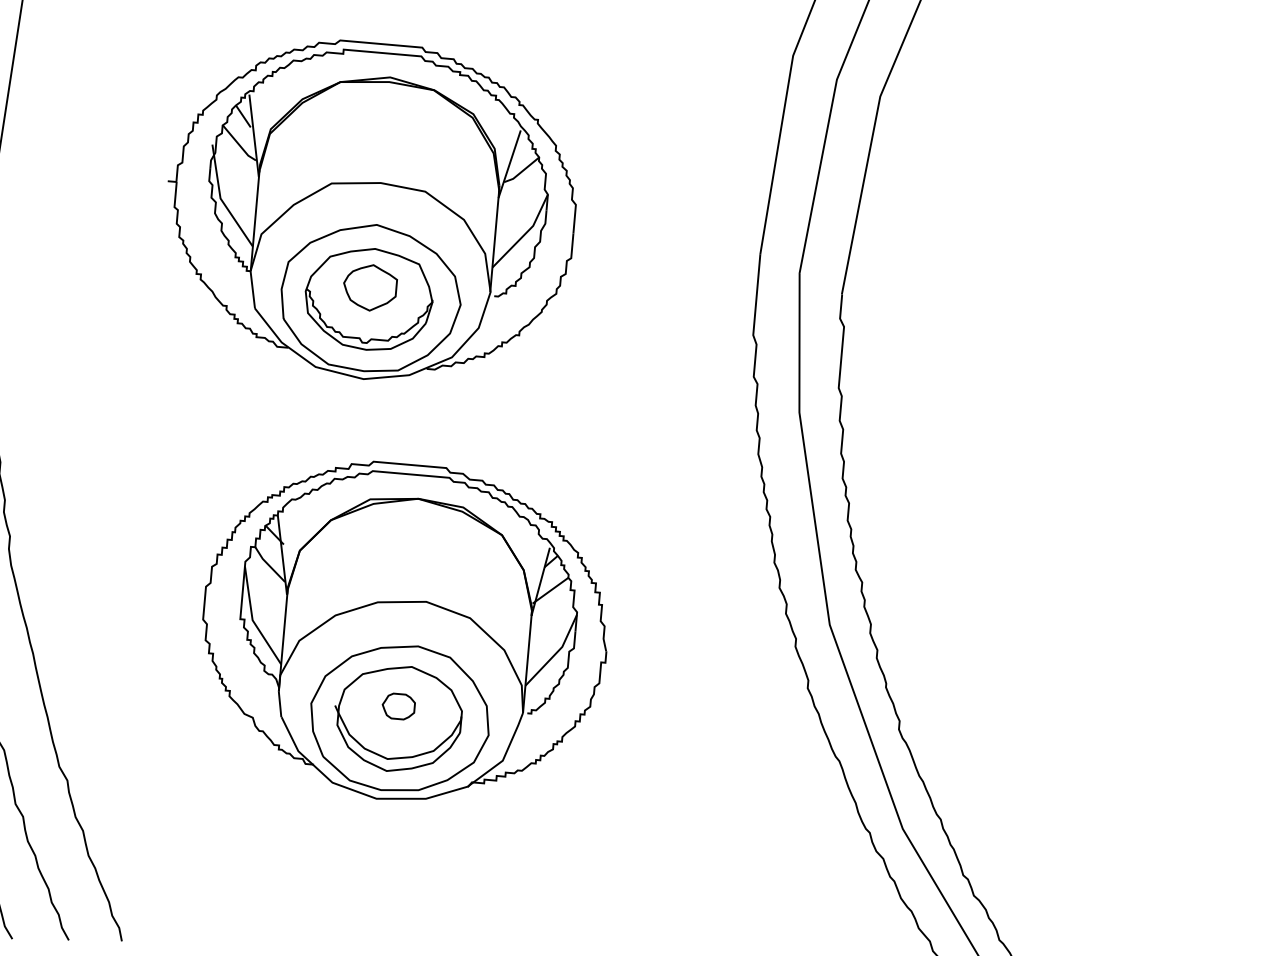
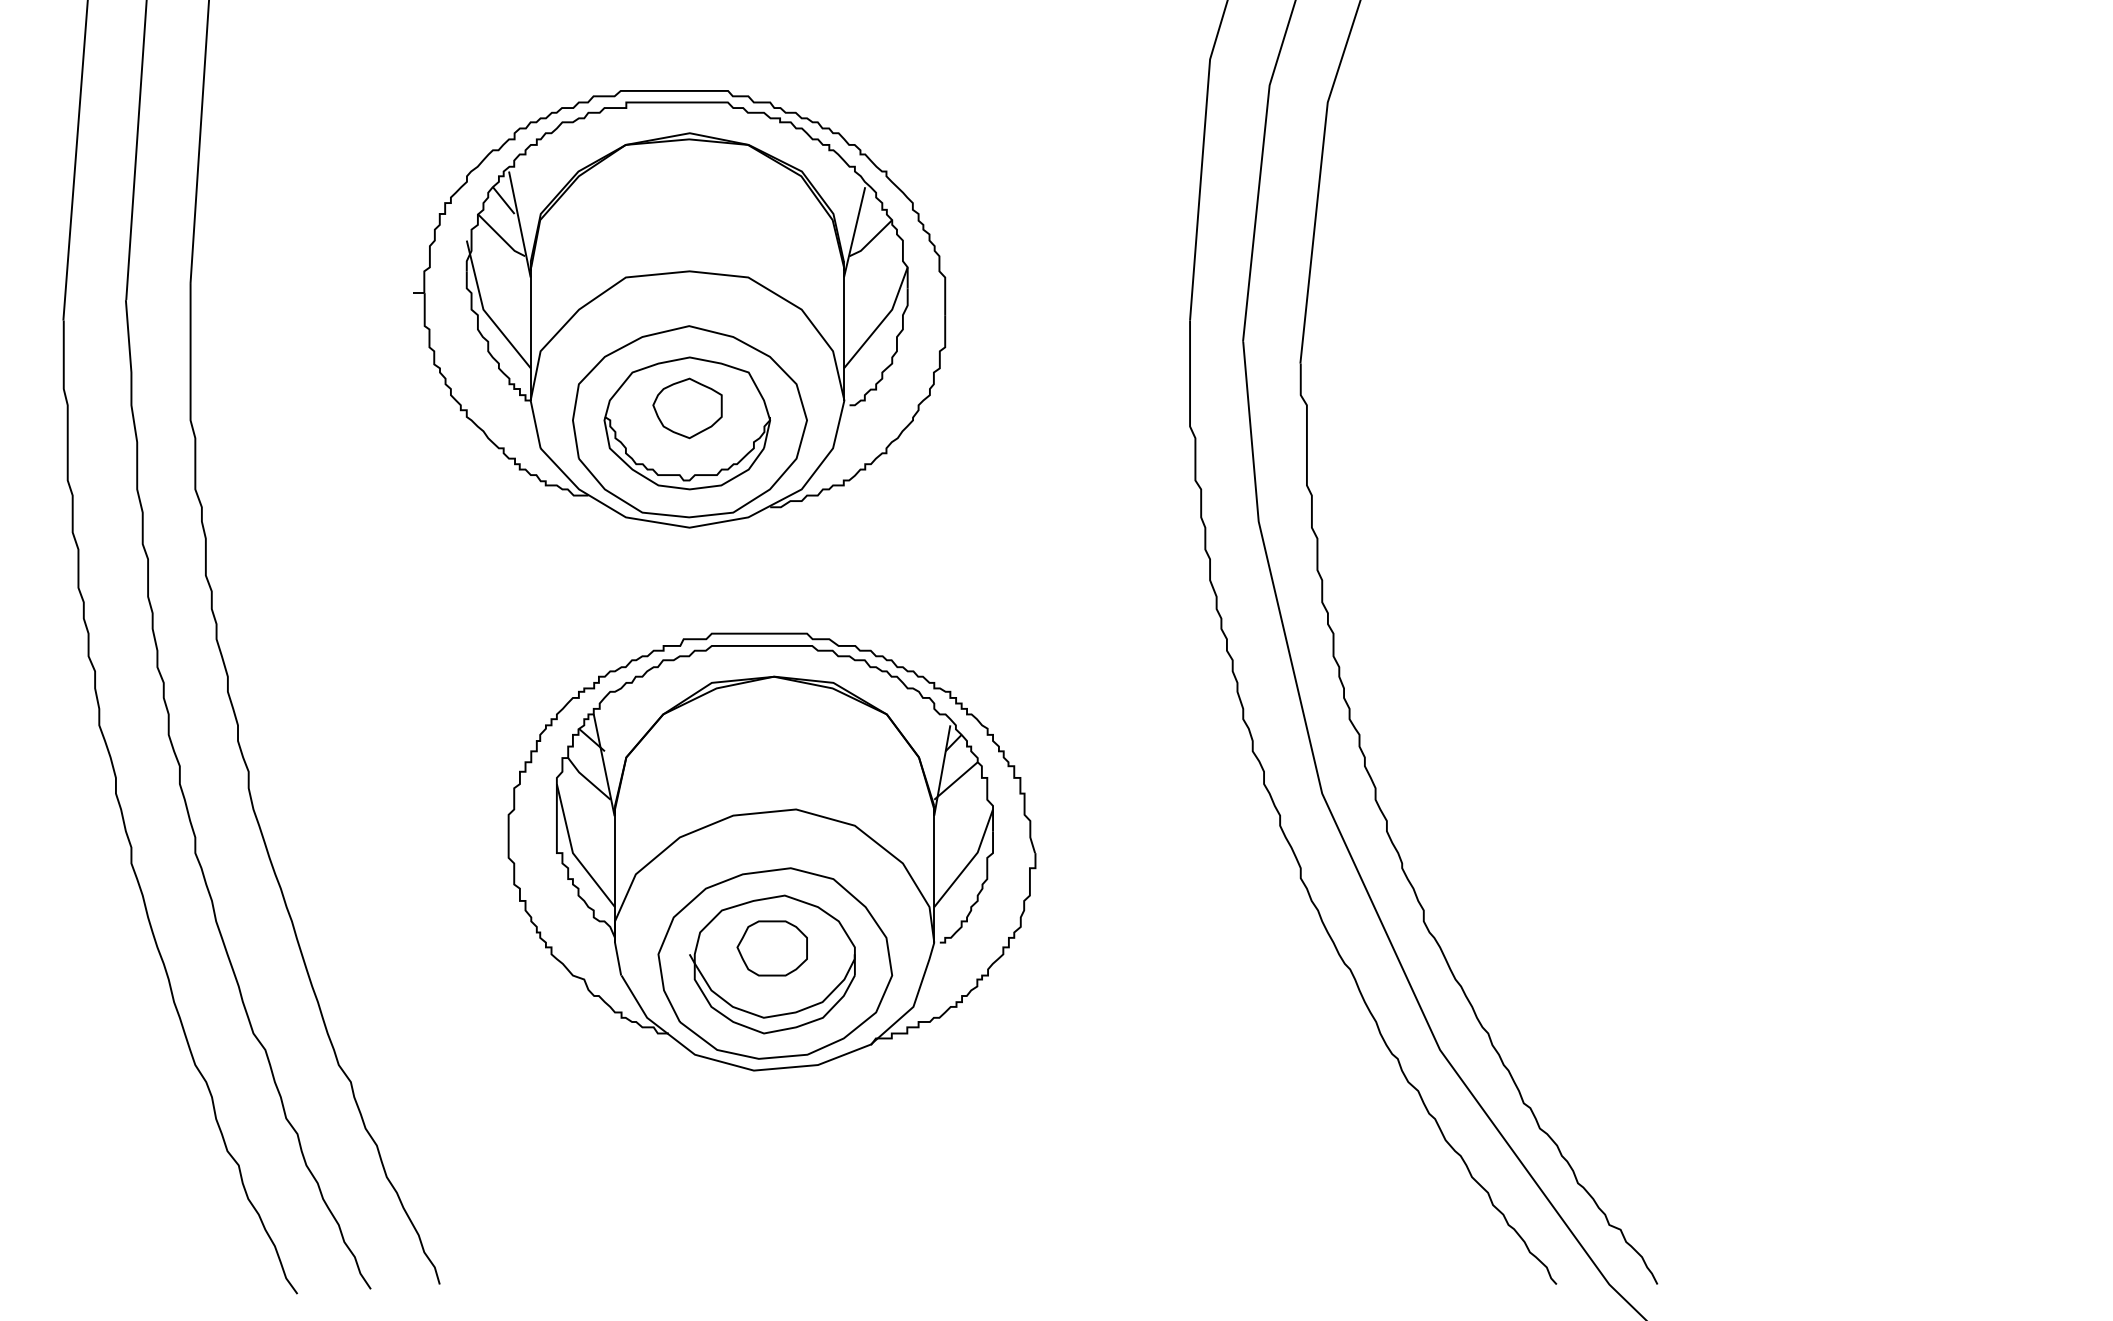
part: (398, 706) -> (771, 948), size x1.67

